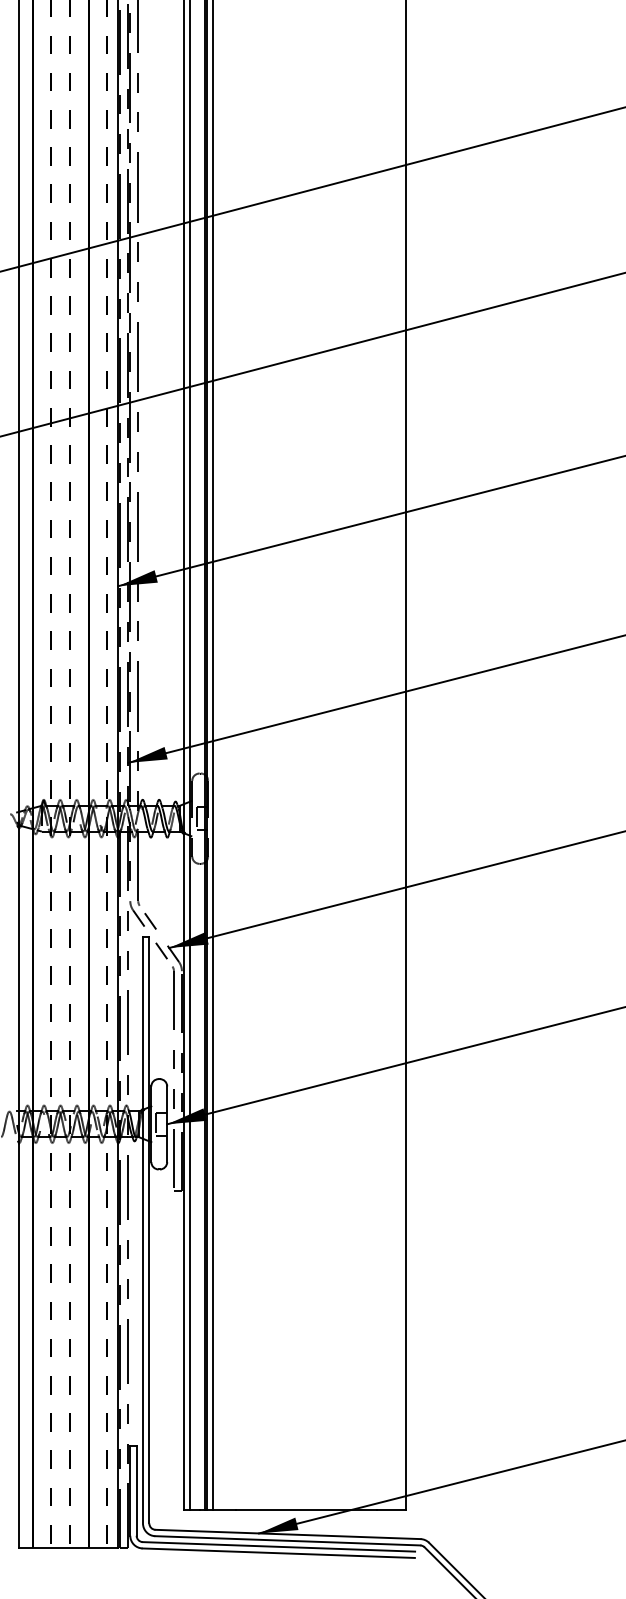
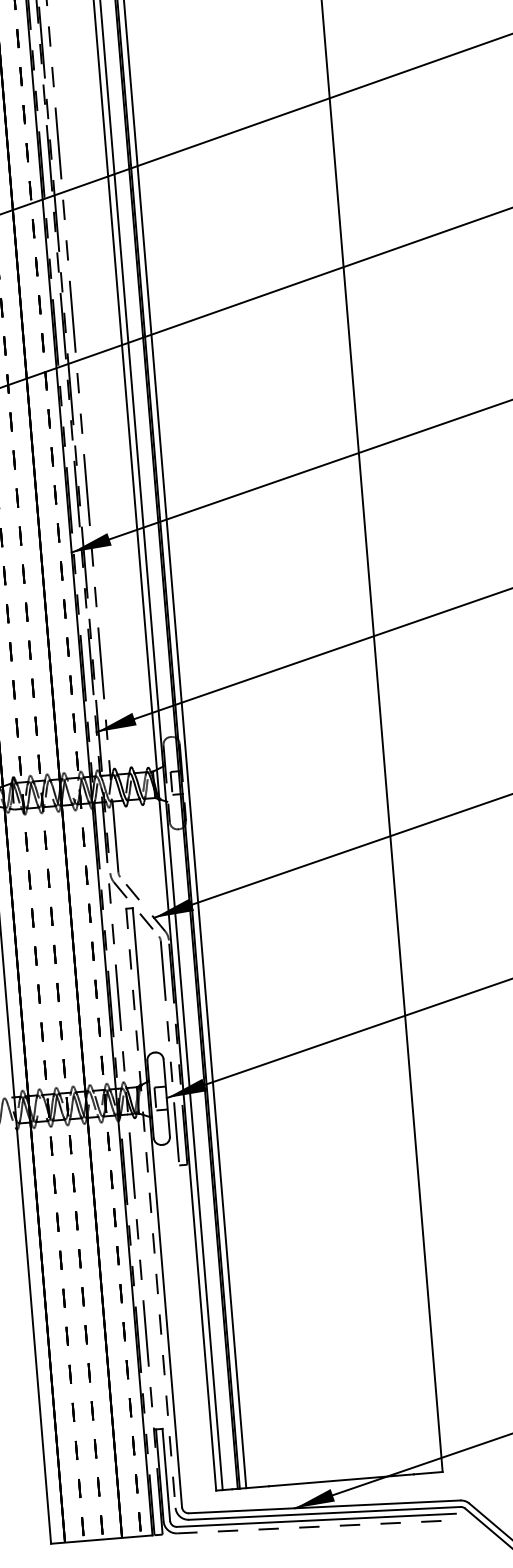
line: (143, 1230) -> (151, 1208), solid -> dashed
line: (279, 1553) -> (317, 1527), solid -> dashed

